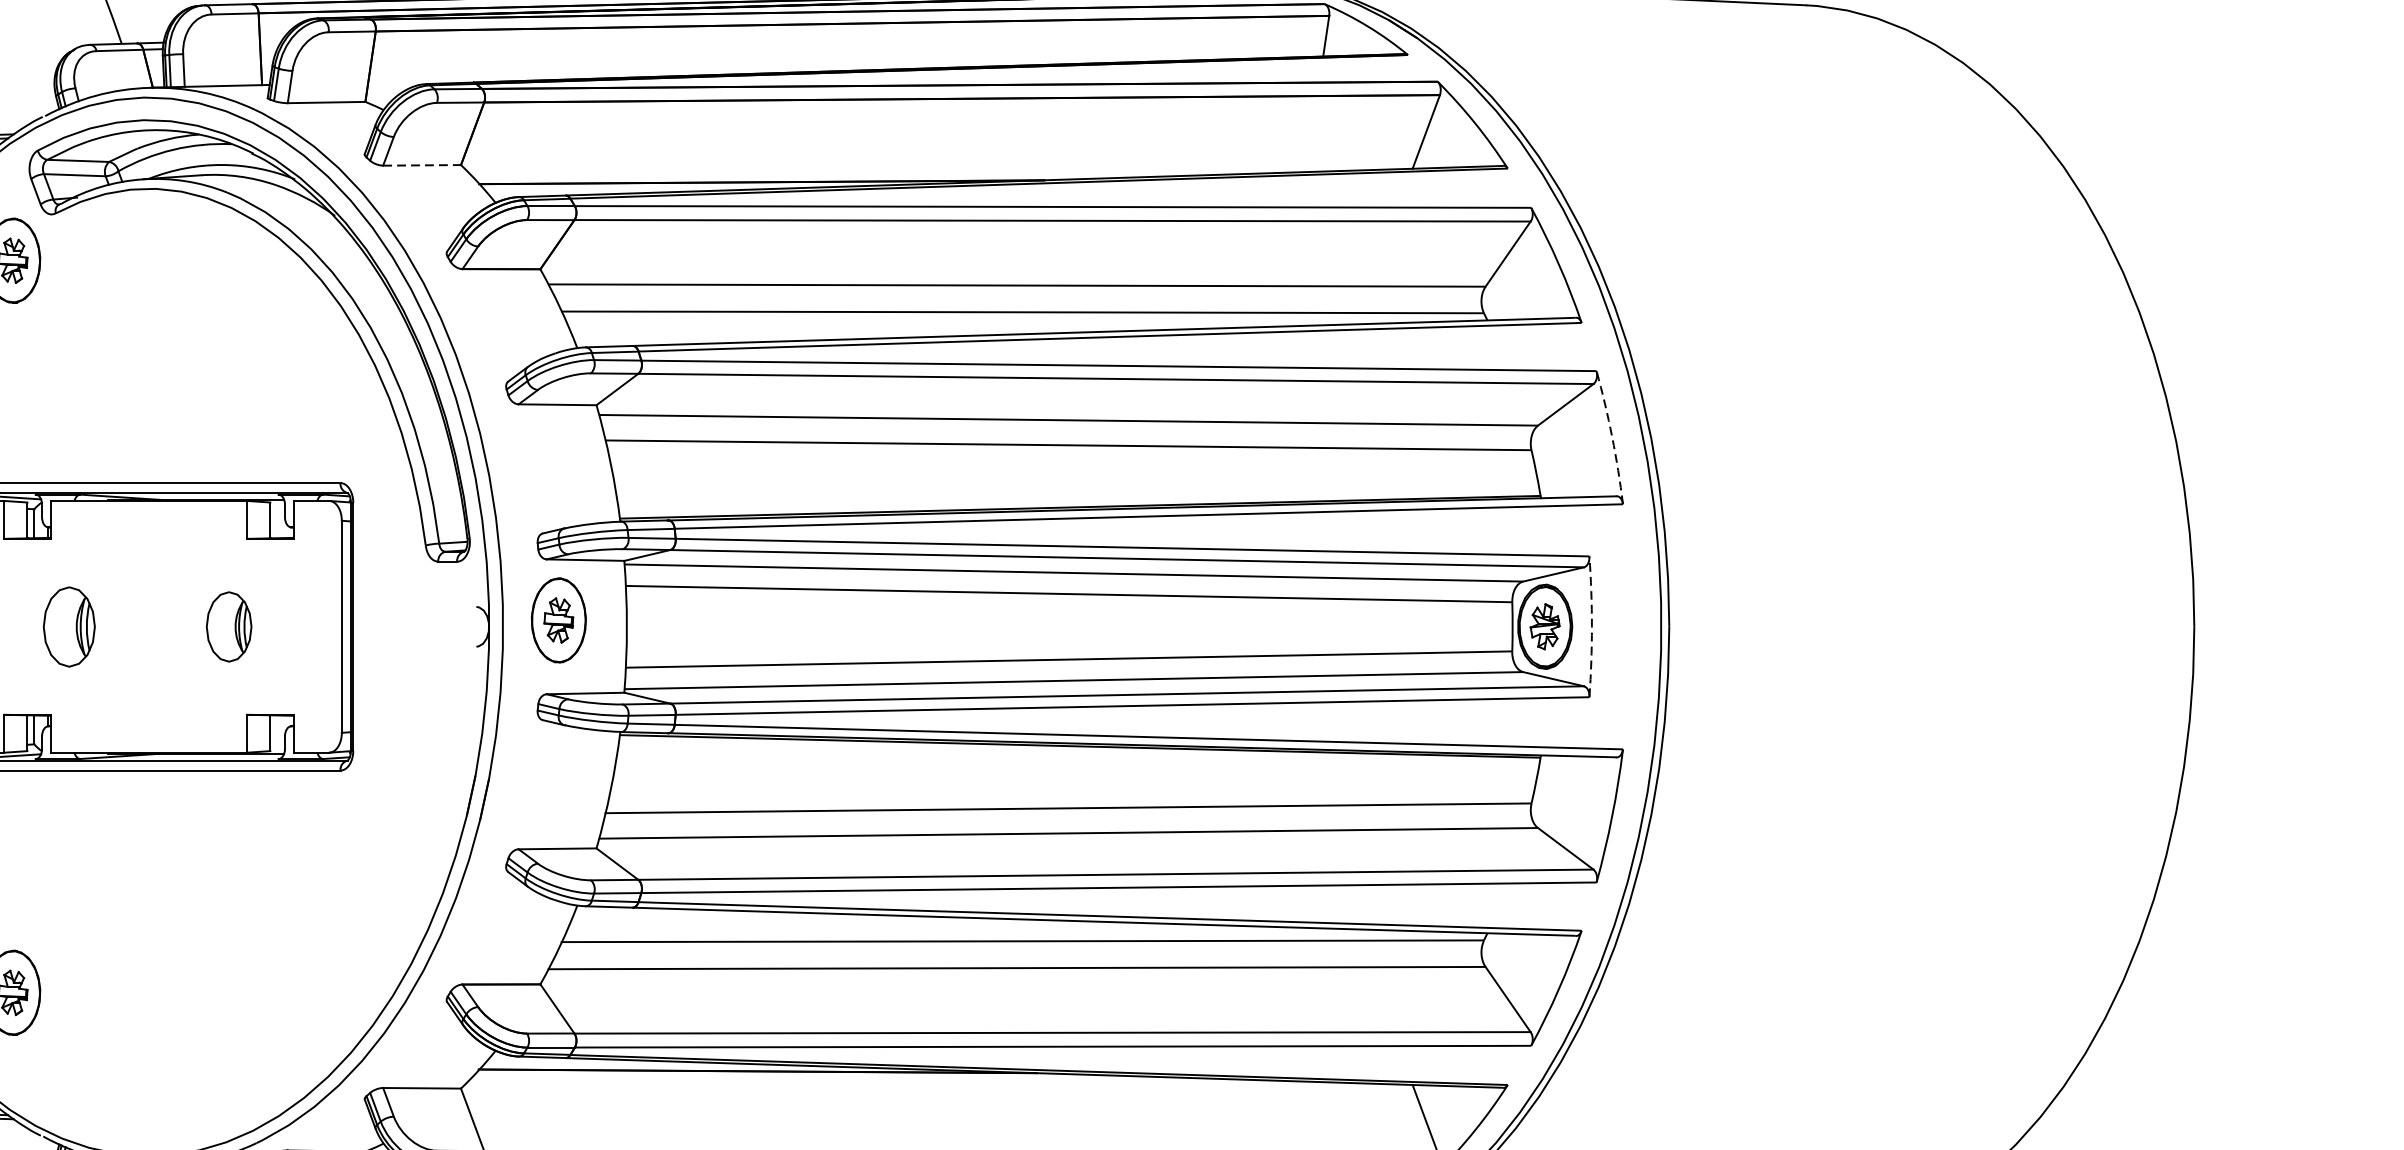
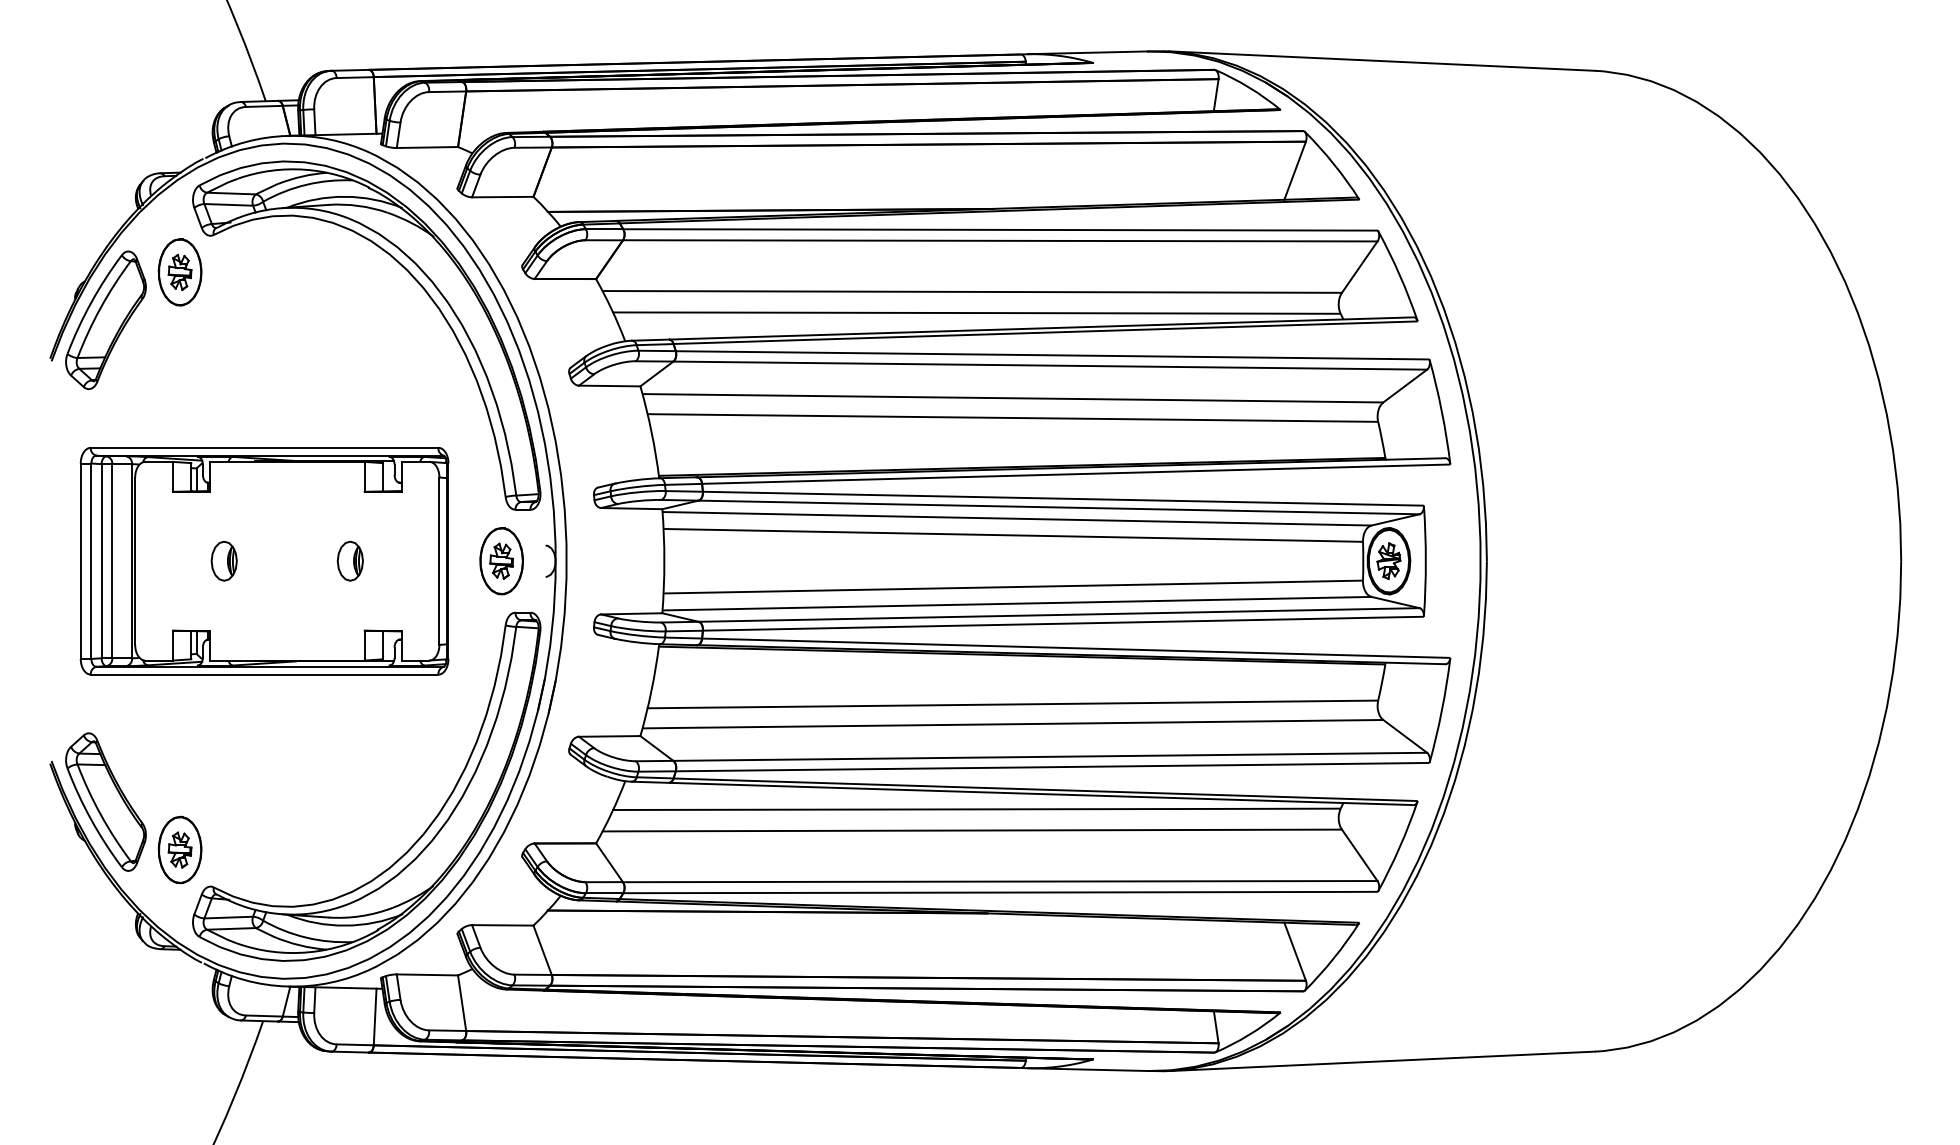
line: (421, 165) -> (502, 197), dashed -> solid
arc: (1611, 437) -> (1441, 411), dashed -> solid
part: (558, 620) -> (501, 561), moved
part: (68, 625) -> (223, 560), size x0.62
part: (227, 625) -> (349, 560), size x0.71
arc: (1591, 627) -> (1425, 561), dashed -> solid
part: (325, 965) -> (426, 828), added

